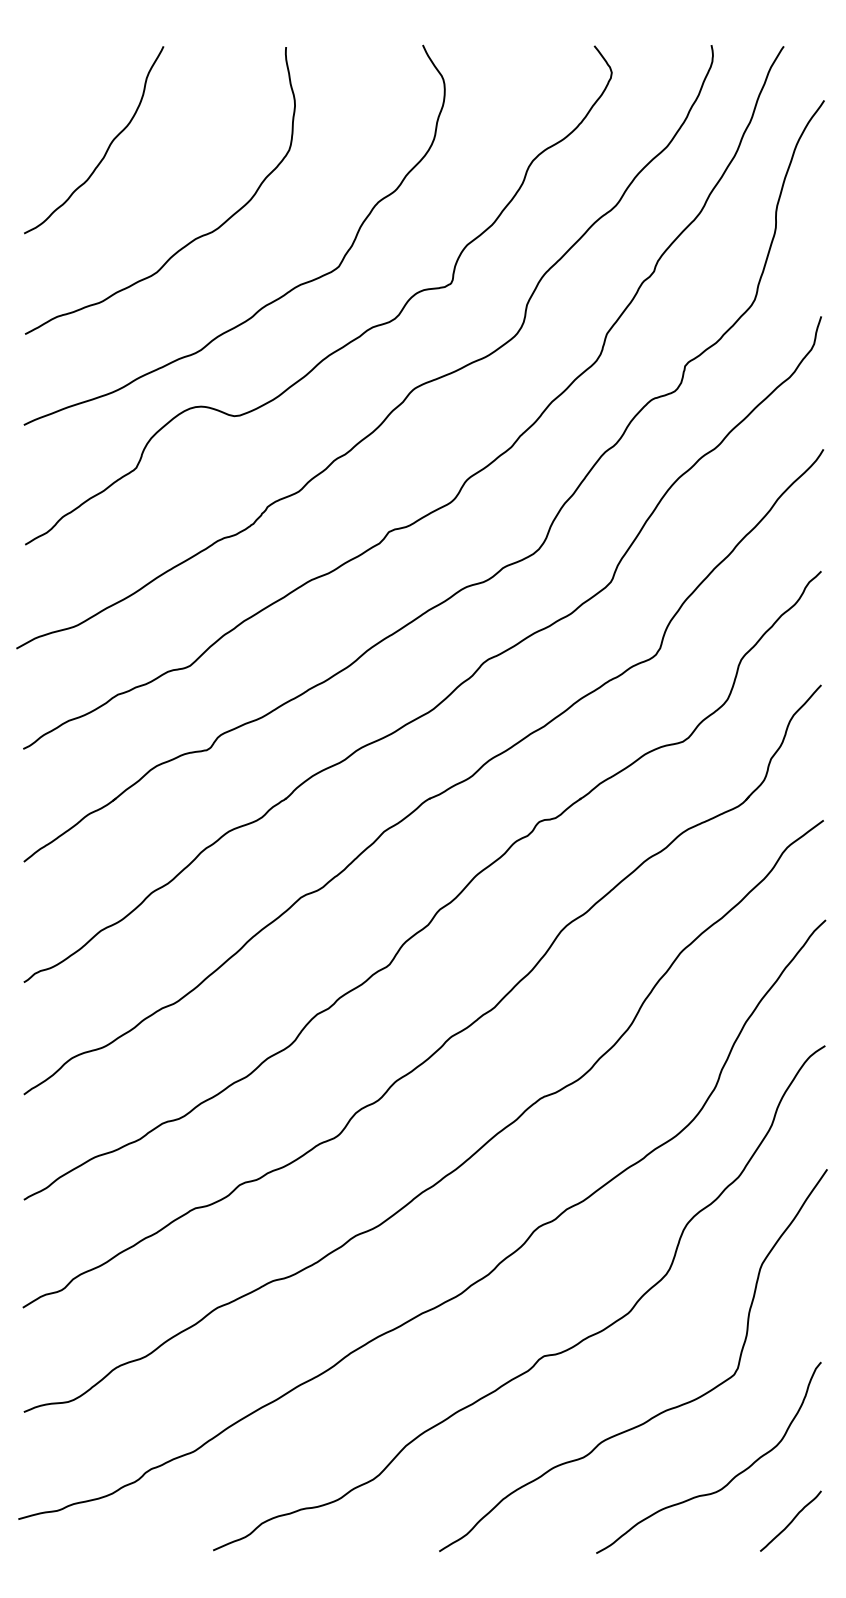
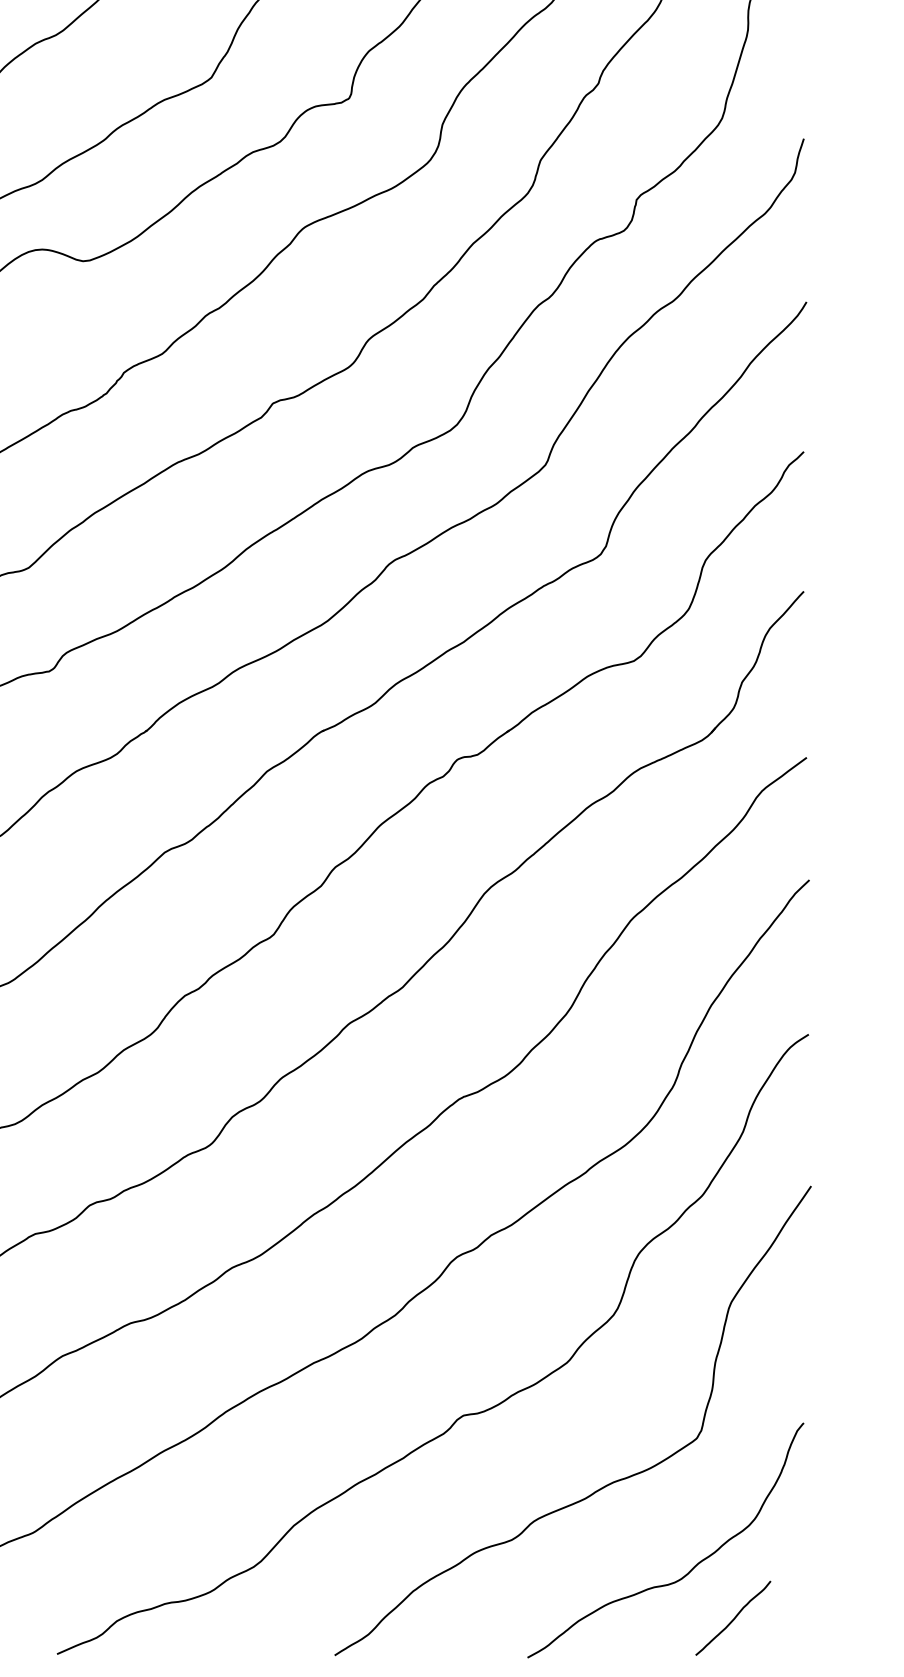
curve: (791, 1520) -> (734, 1617), moved

